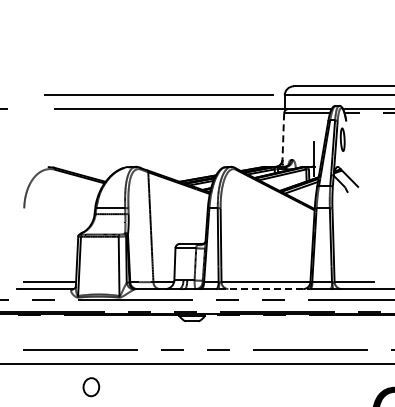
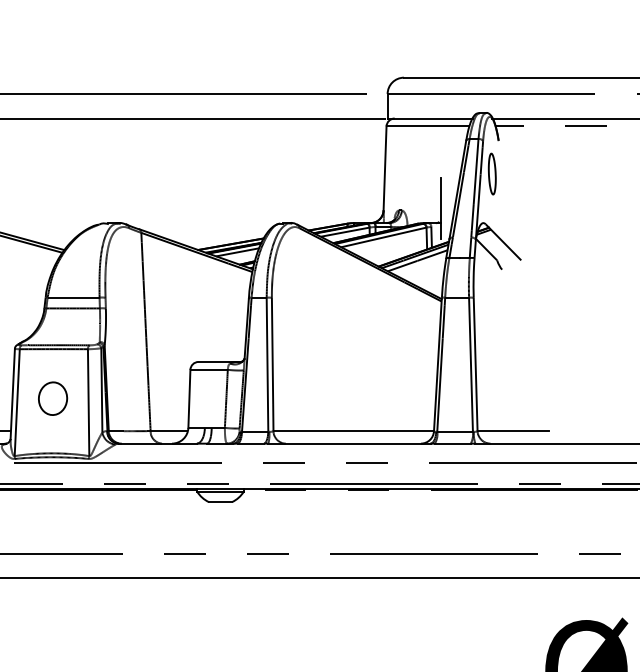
line: (283, 137) -> (385, 170), dashed -> solid
line: (263, 289) -> (349, 444), dashed -> solid
part: (91, 387) -> (53, 399), moved

